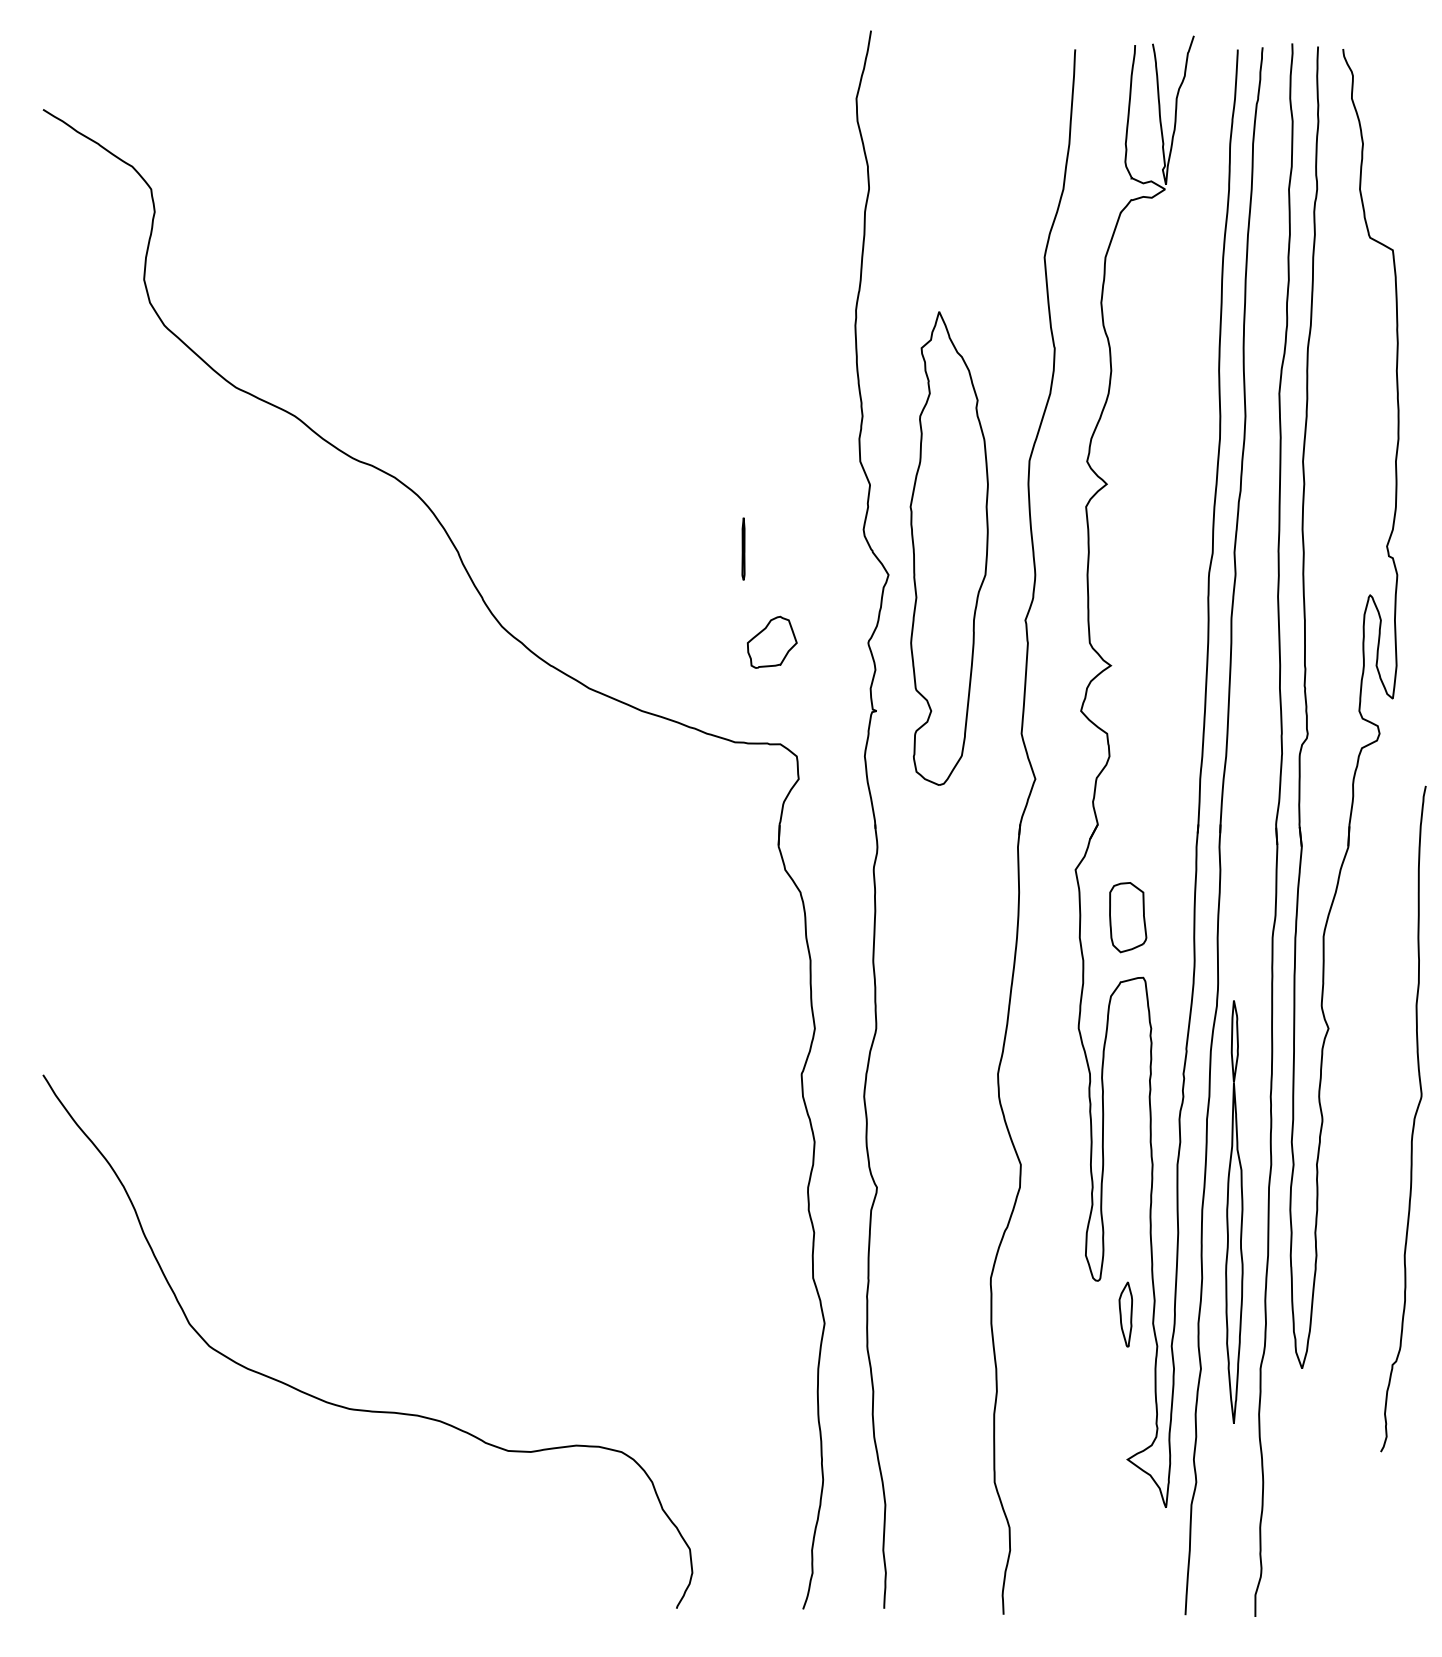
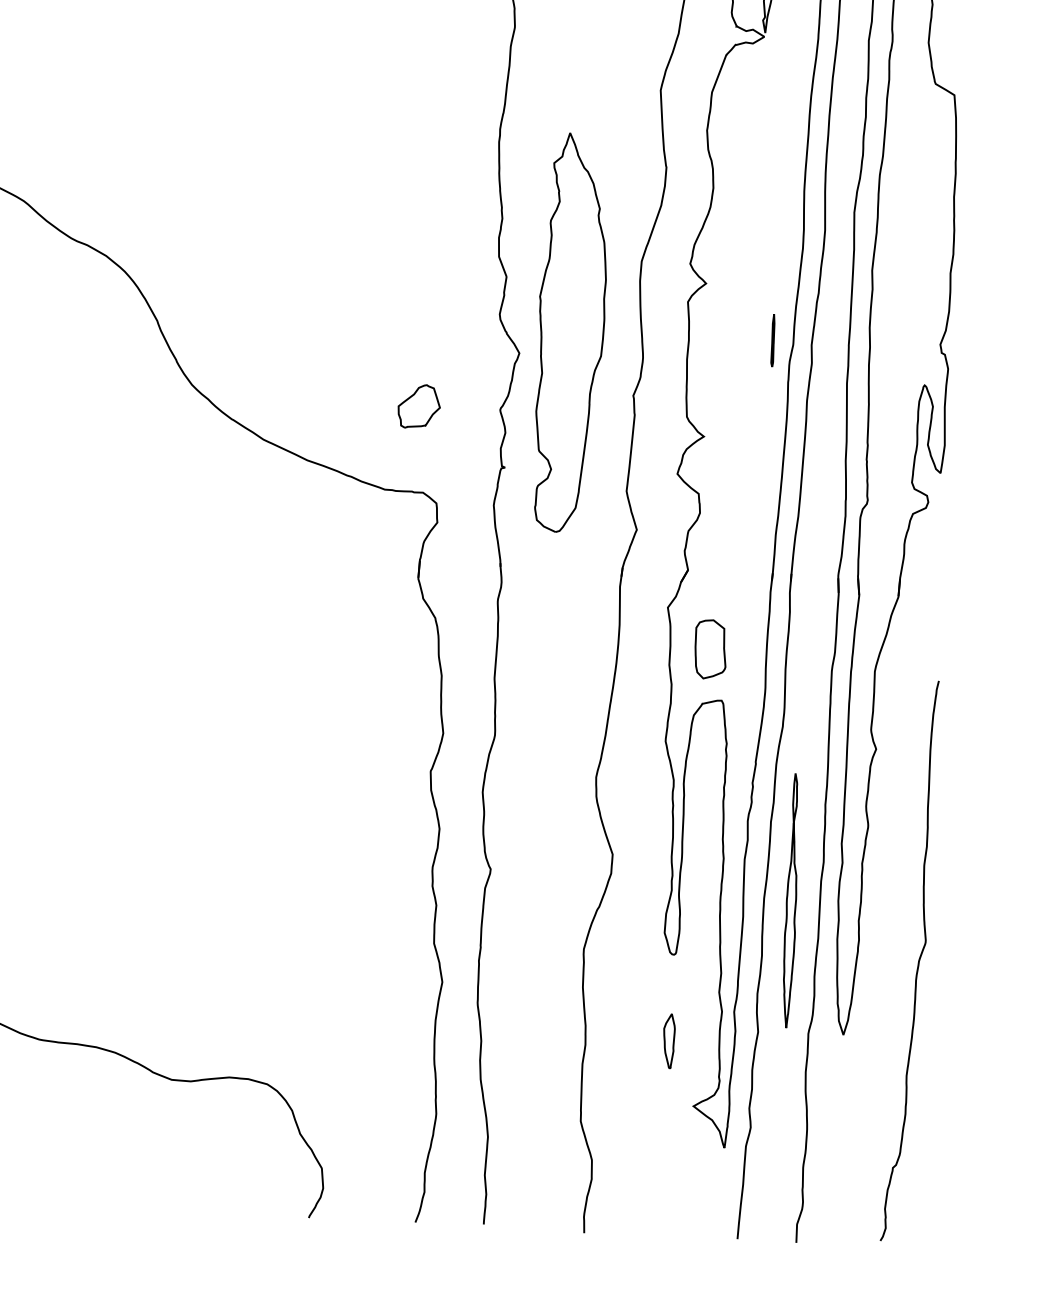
line: (743, 548) -> (773, 340), moved
curve: (1413, 1118) -> (918, 960), moved
part: (1234, 1211) -> (791, 900), size x0.71
part: (1125, 1314) -> (668, 1041), moved

